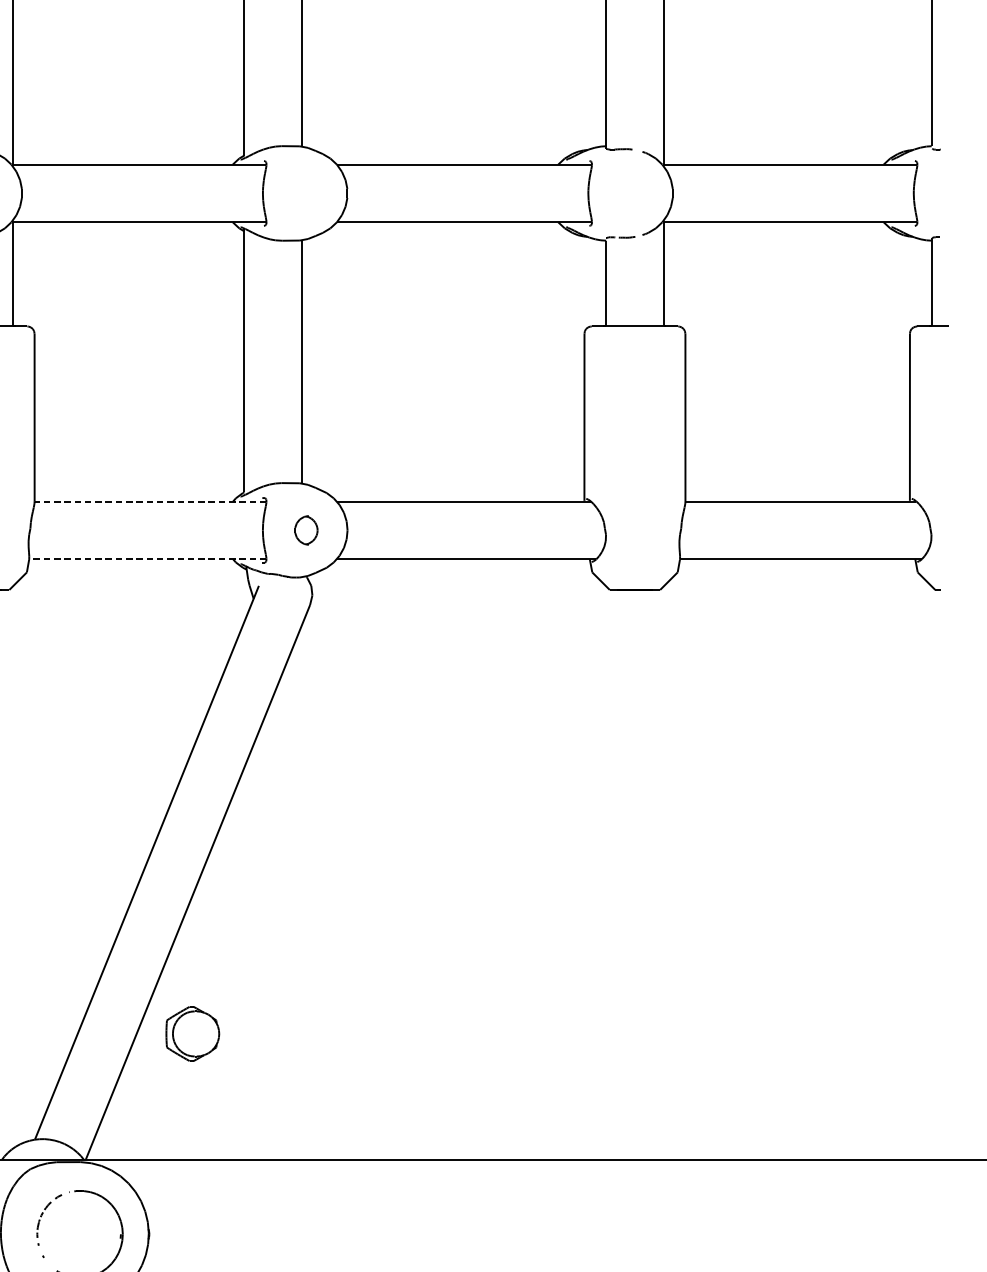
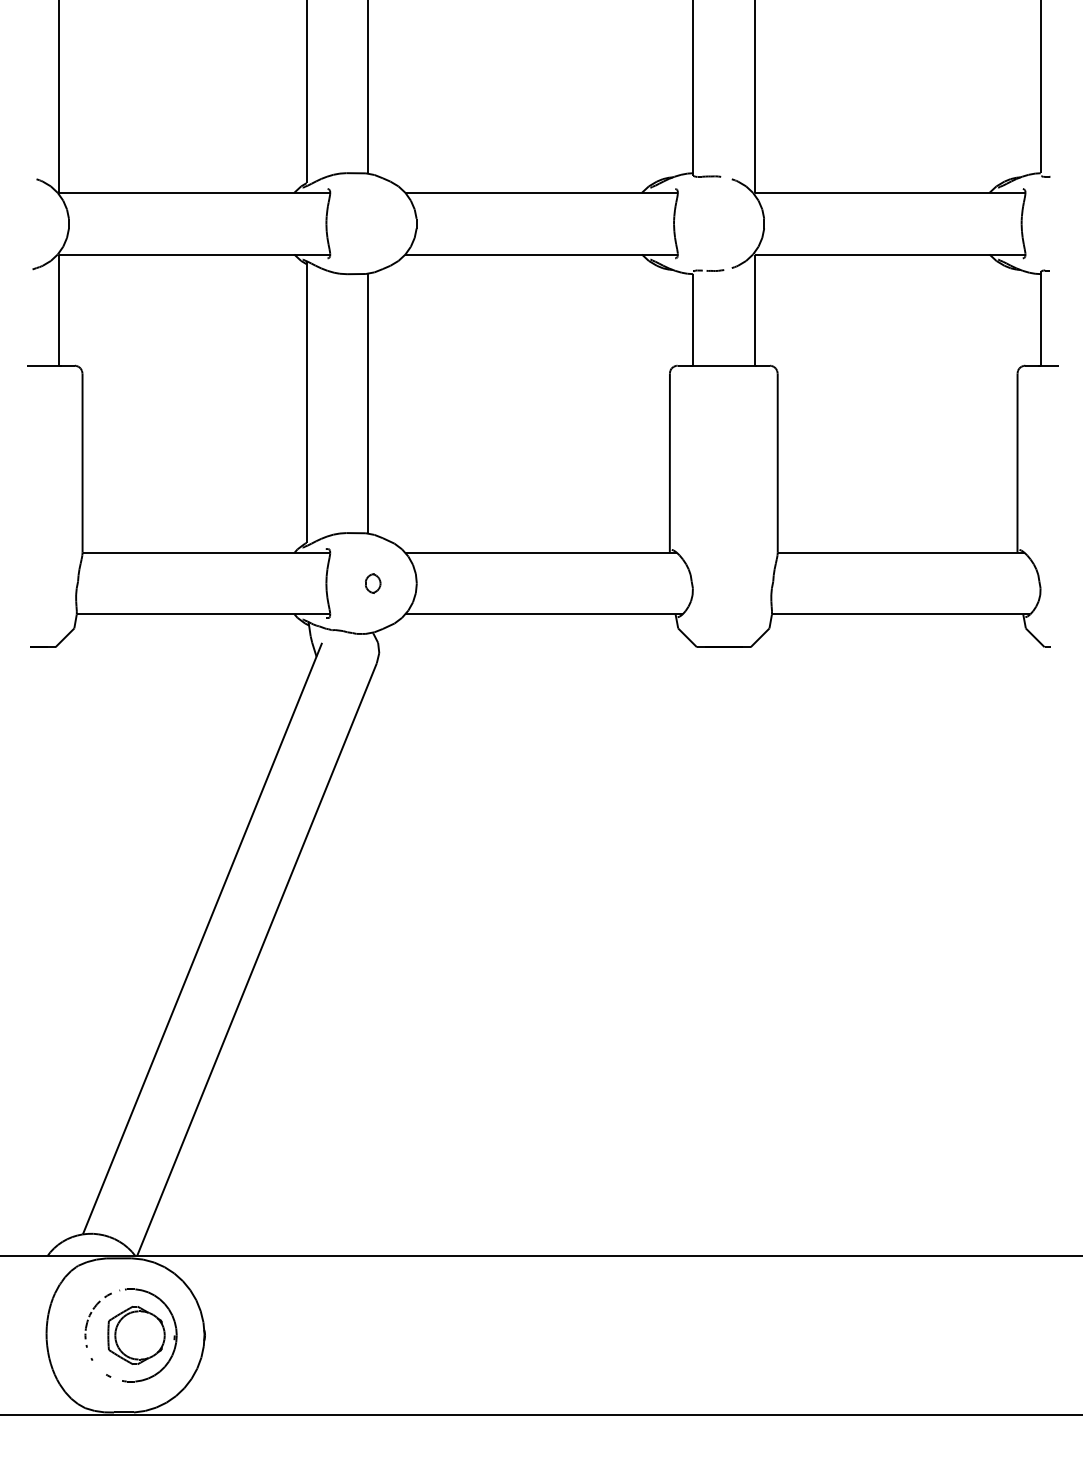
line: (150, 501) -> (206, 552), dashed -> solid
part: (306, 530) -> (373, 583), size x0.62
line: (147, 559) -> (203, 614), dashed -> solid
part: (192, 1033) -> (136, 1335), moved

